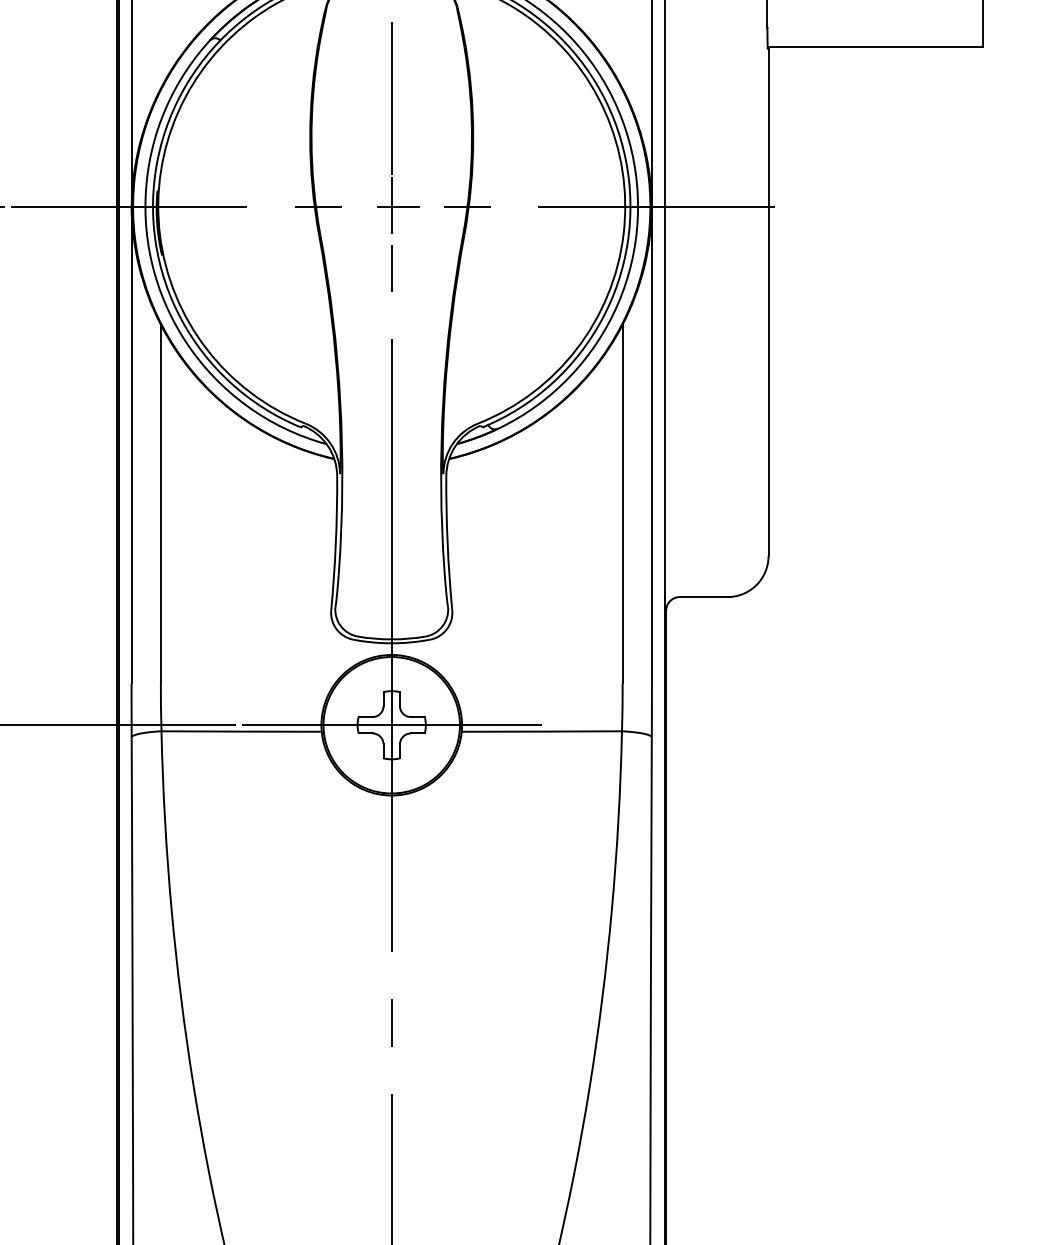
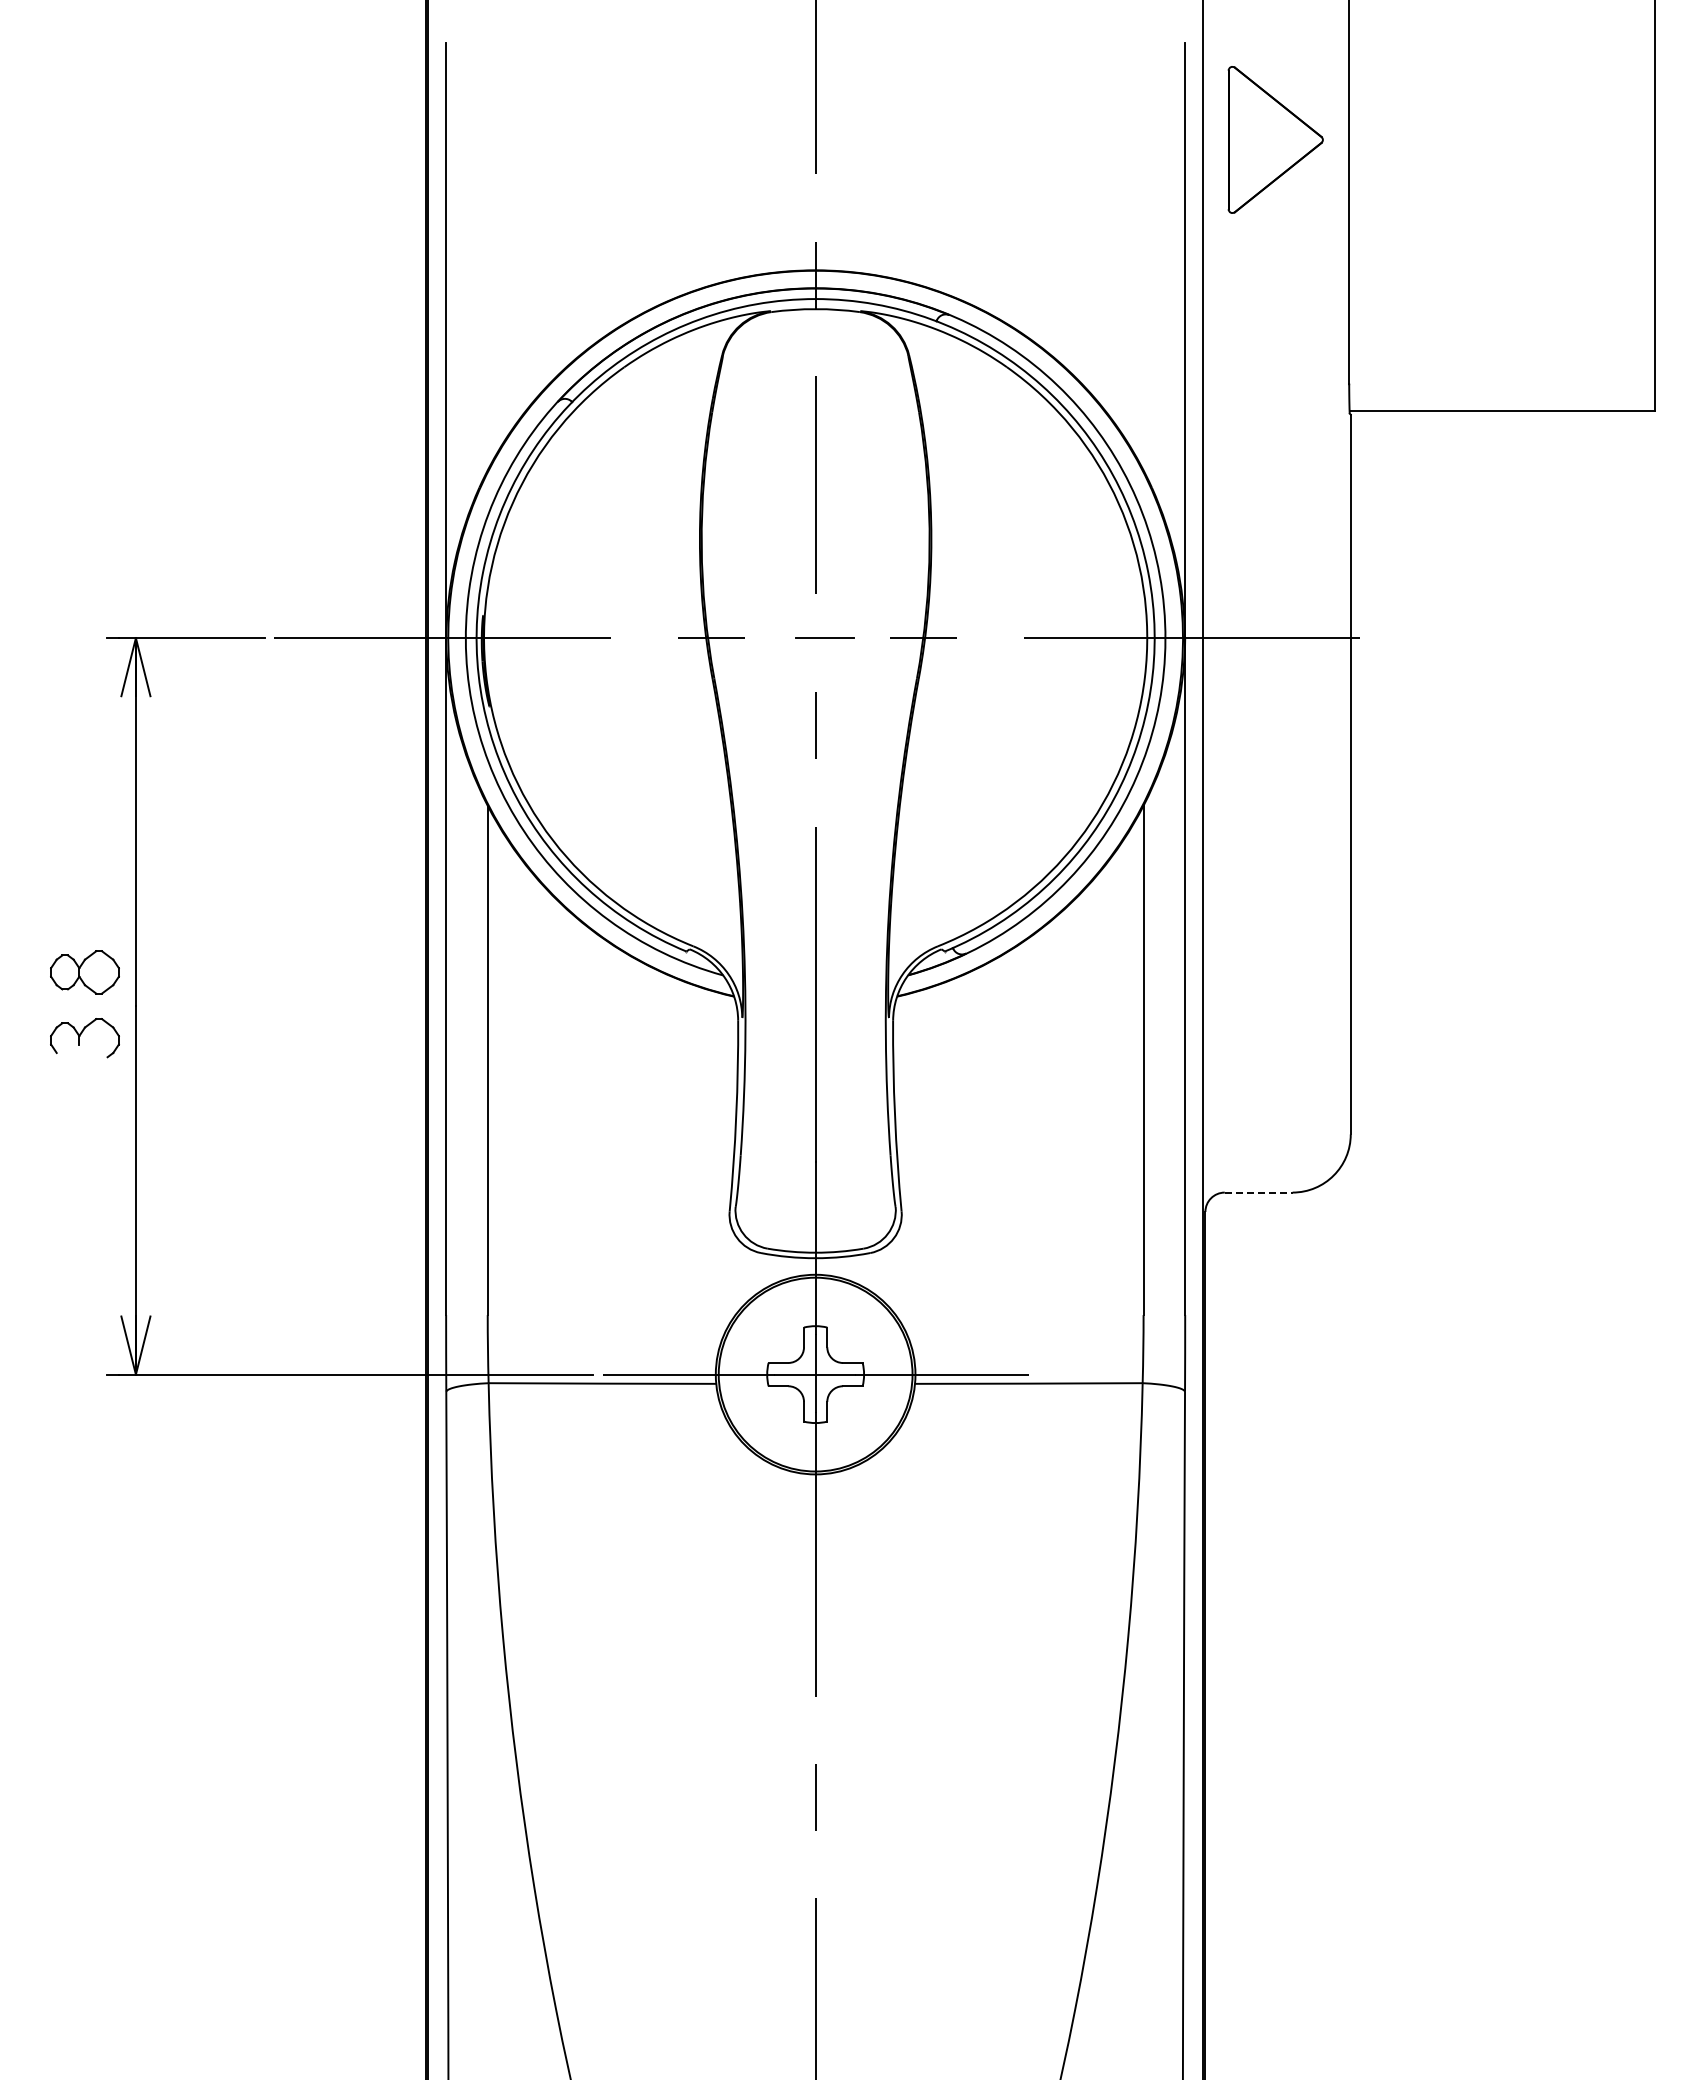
line: (391, 204) -> (815, 635), removed
line: (703, 597) -> (1258, 1192), solid -> dashed

